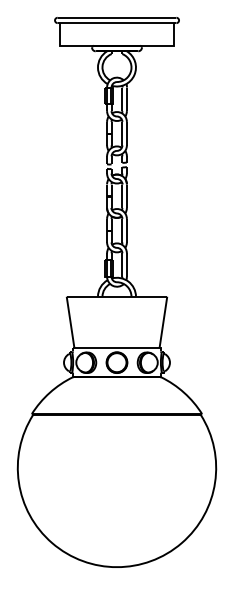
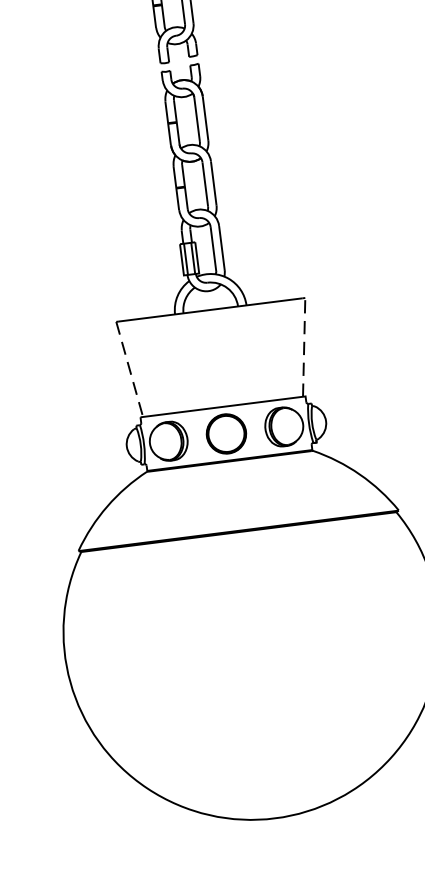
line: (163, 322) -> (304, 347), solid -> dashed
line: (70, 323) -> (129, 371), solid -> dashed

